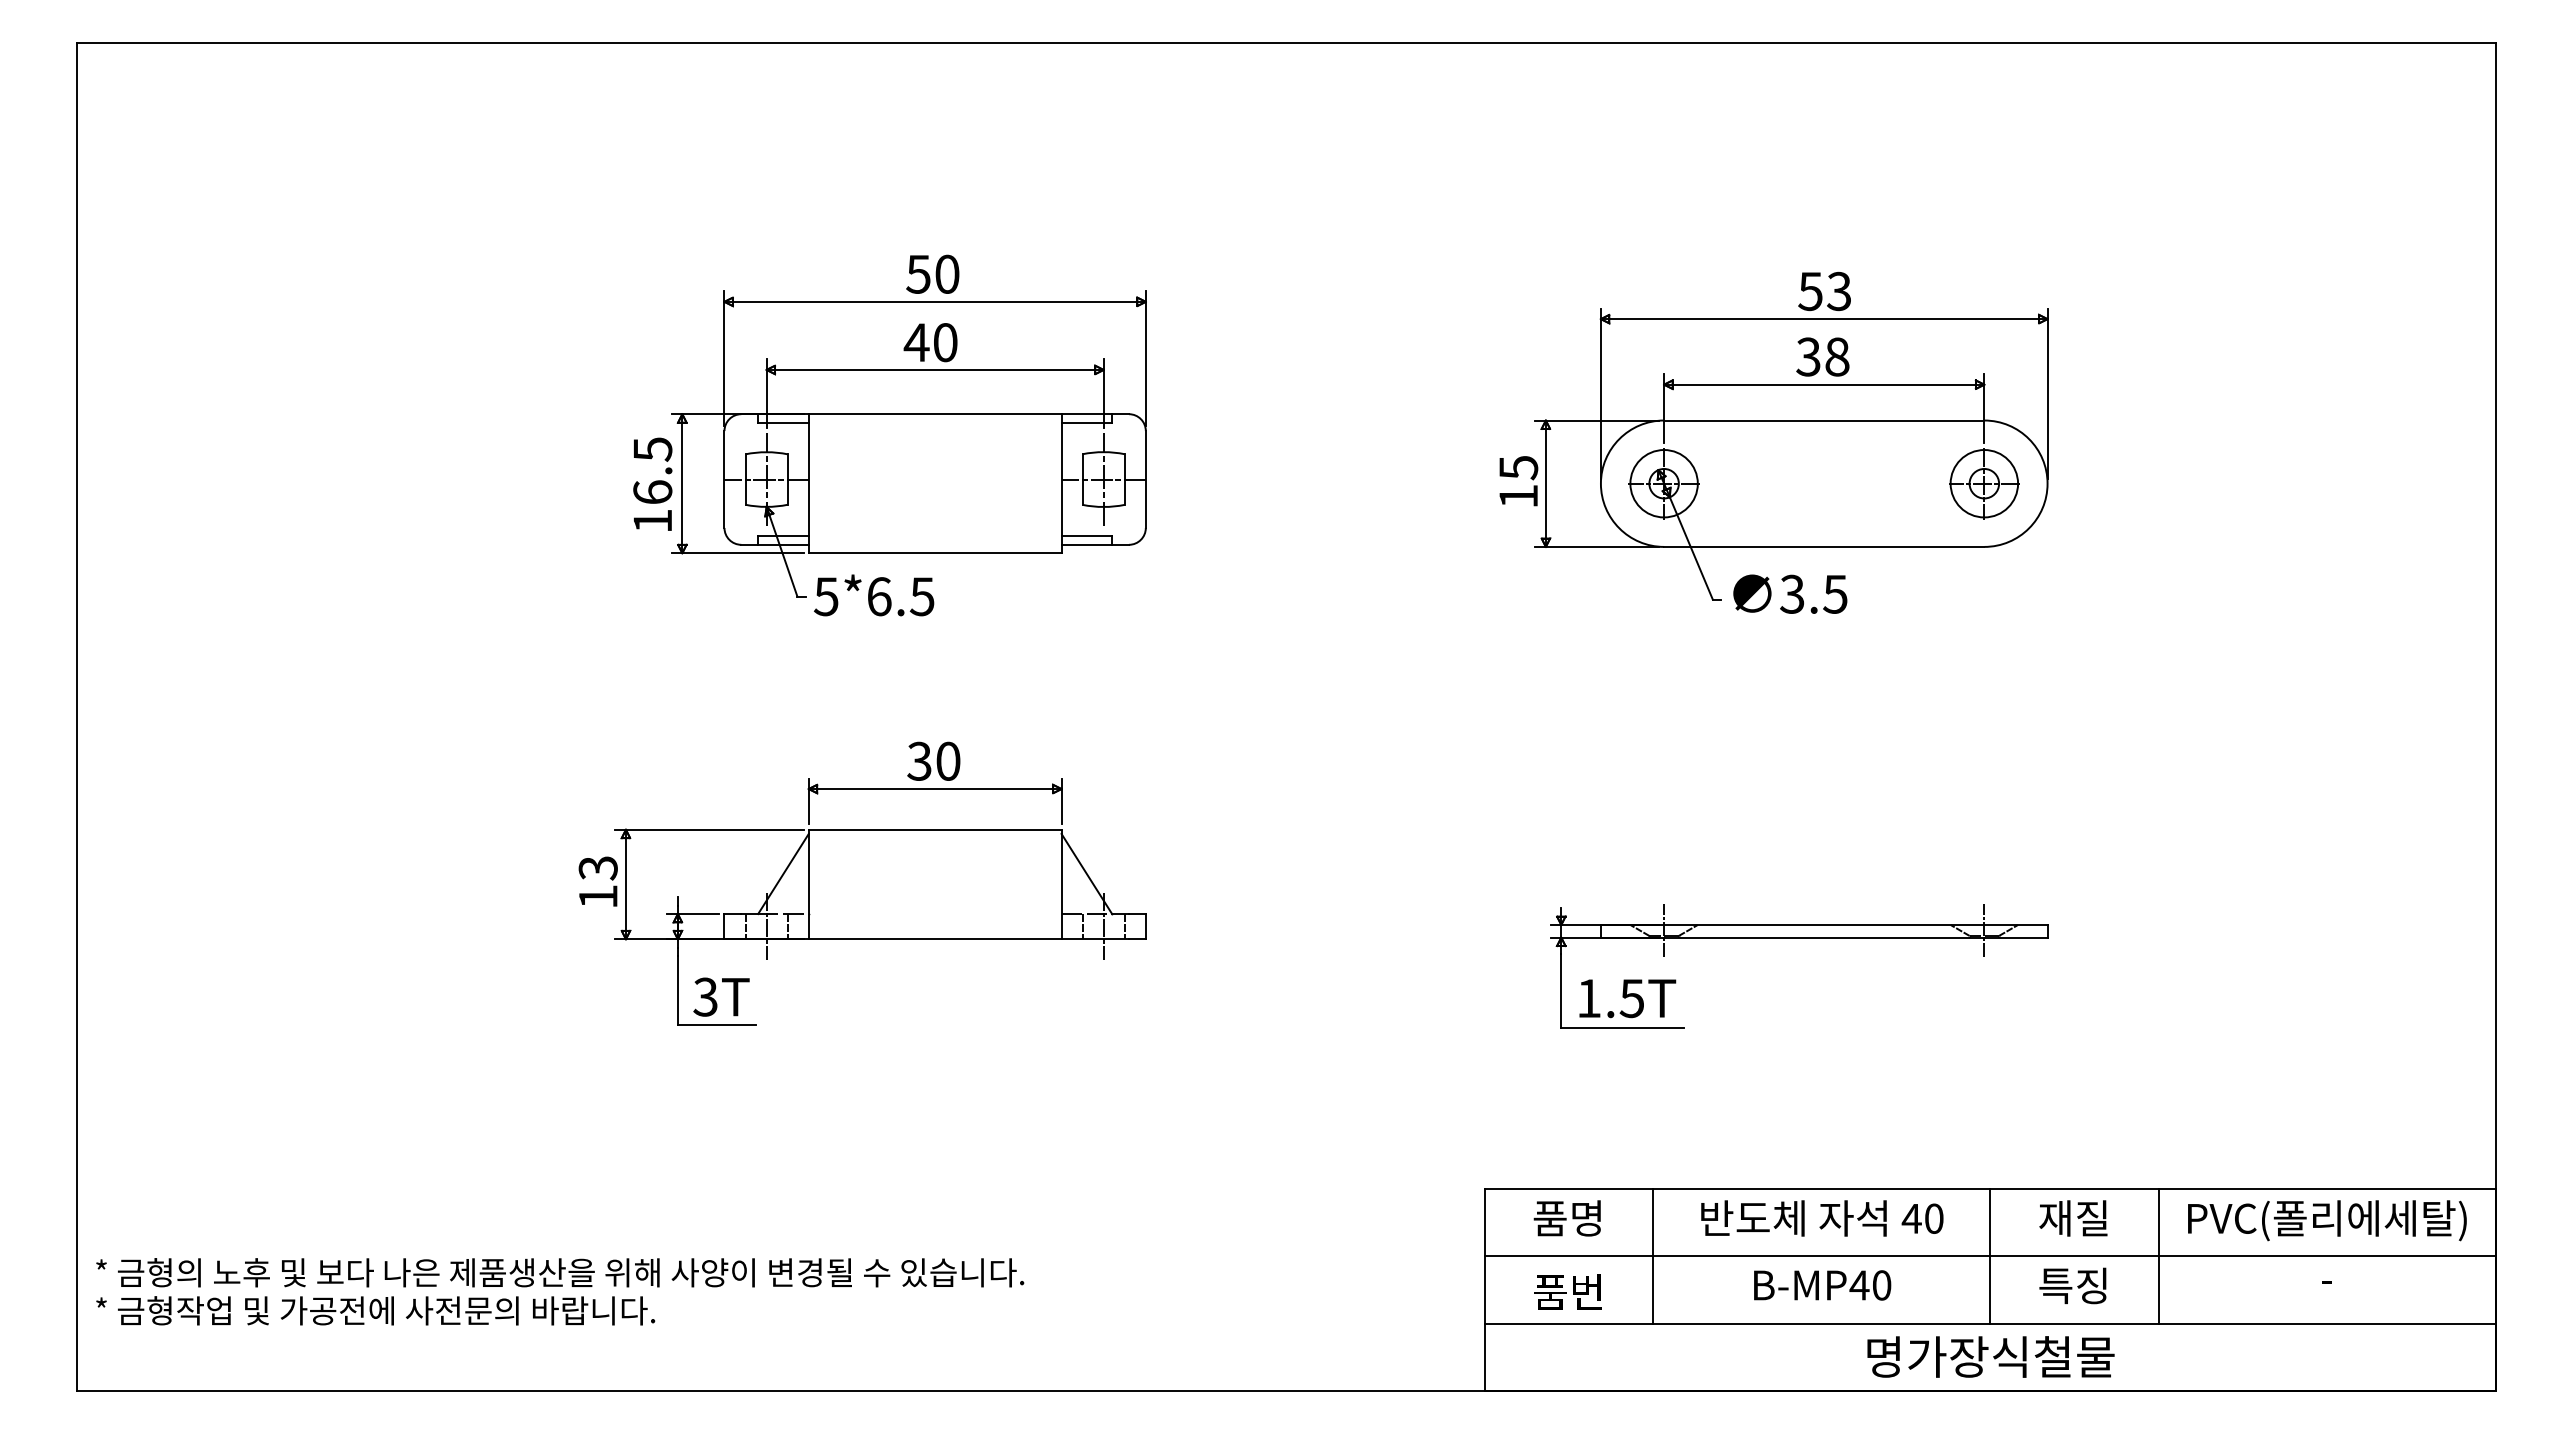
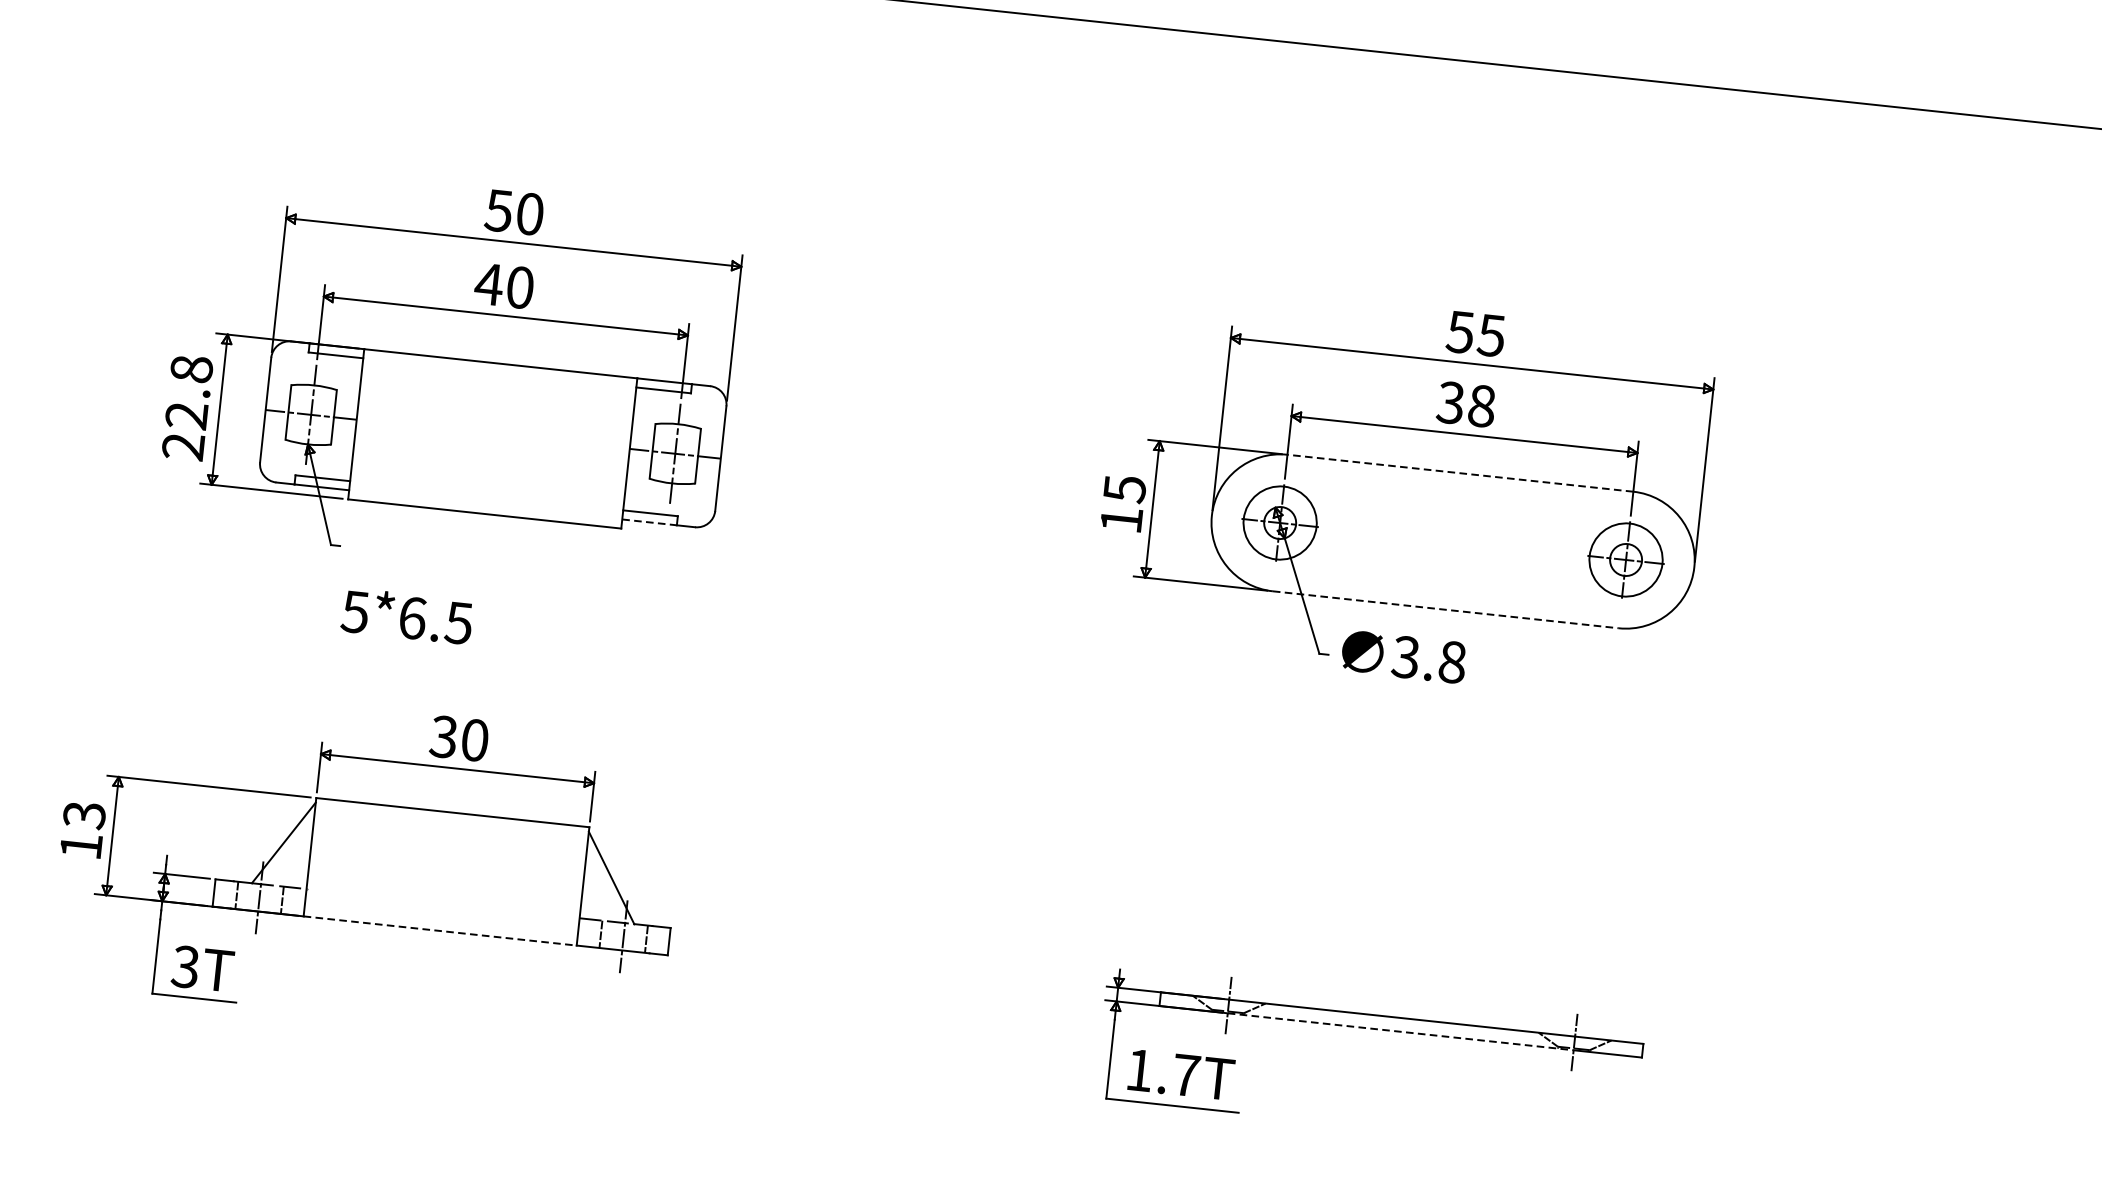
text: (1839, 290) -> (1491, 334), 53 -> 55
line: (1823, 420) -> (1459, 473), solid -> dashed
text: (652, 485) -> (187, 408), 16.5 -> 22.8
line: (1087, 544) -> (650, 522), solid -> dashed
line: (1824, 546) -> (1446, 609), solid -> dashed
text: (1835, 593) -> (1452, 661), 3.5 -> 3.8
text: (874, 595) -> (407, 616), moved
line: (1824, 937) -> (1401, 1031), solid -> dashed
line: (935, 939) -> (440, 931), solid -> dashed
text: (1631, 998) -> (1185, 1075), 1.5T -> 1.7T

